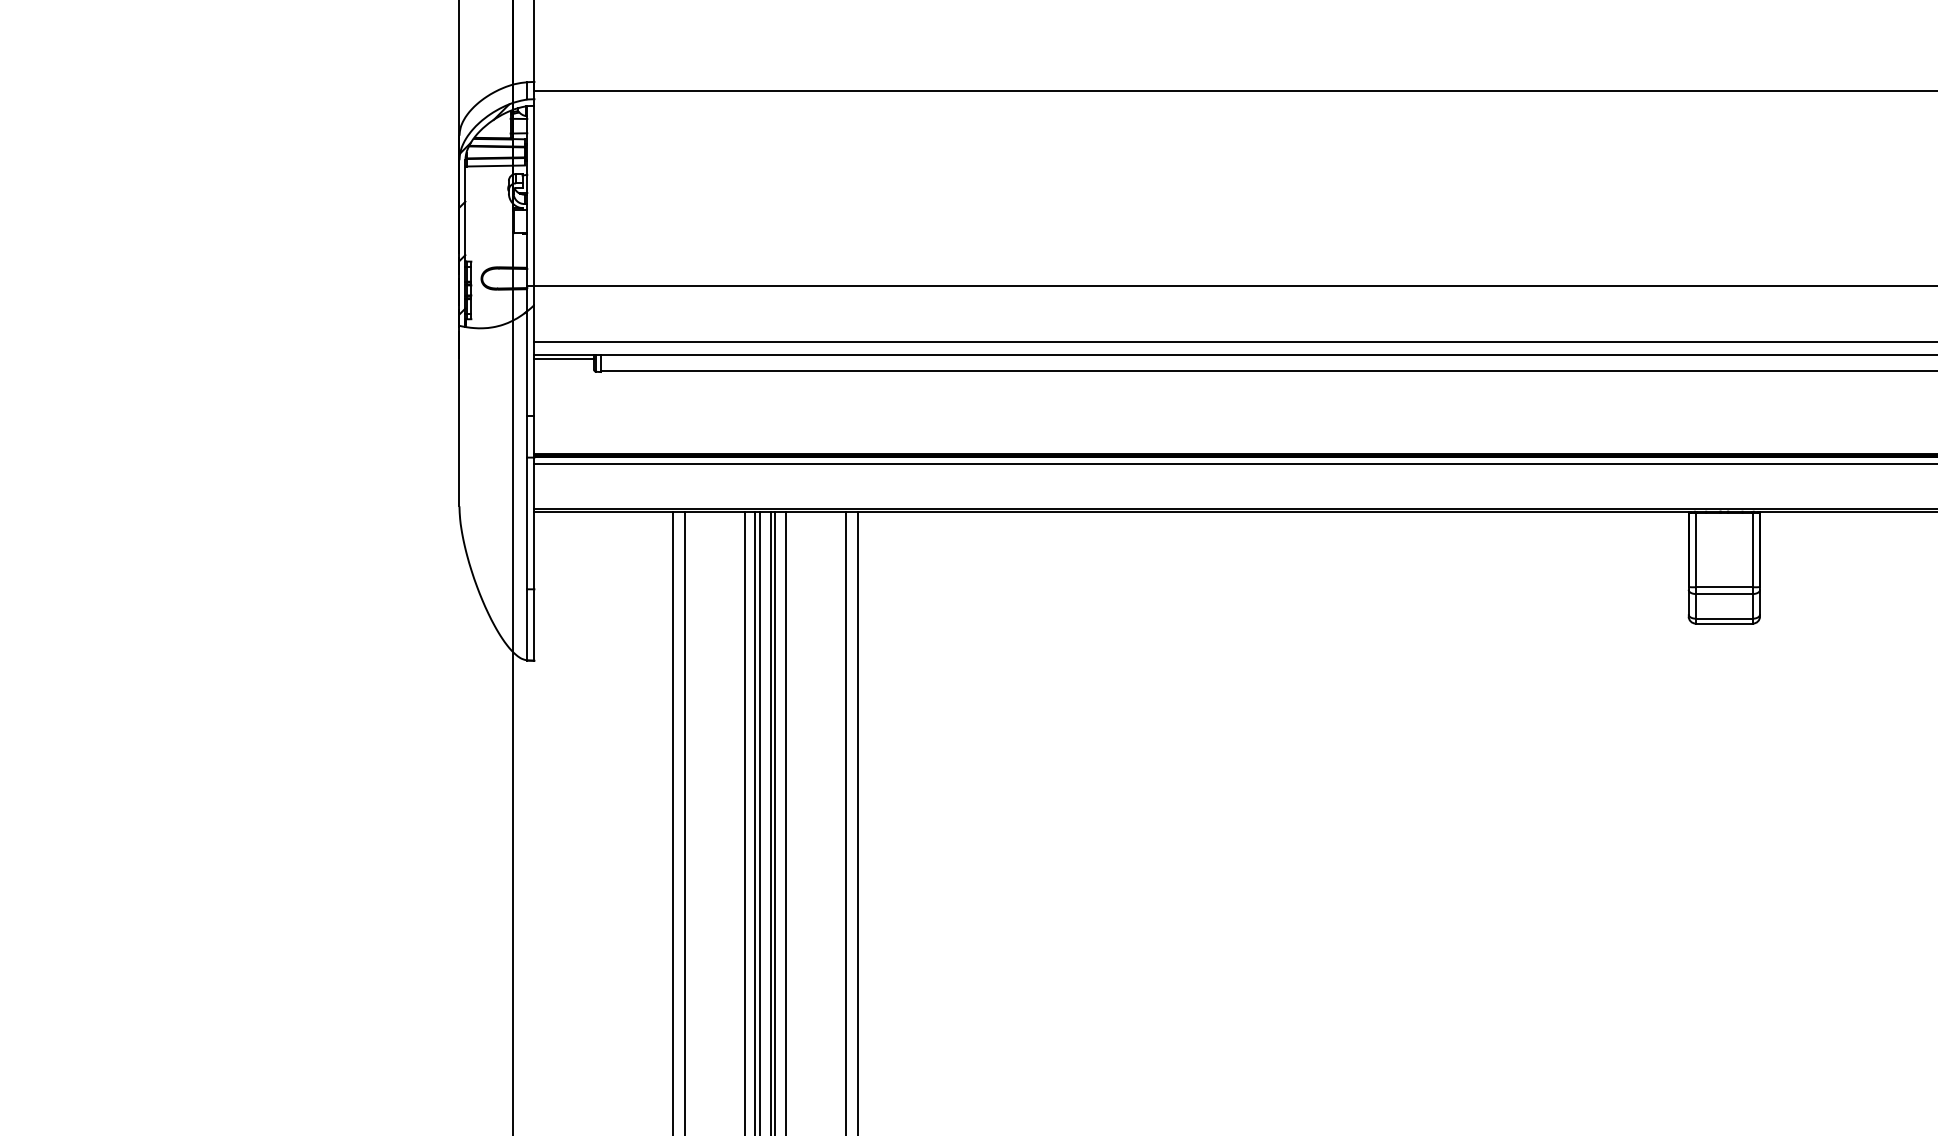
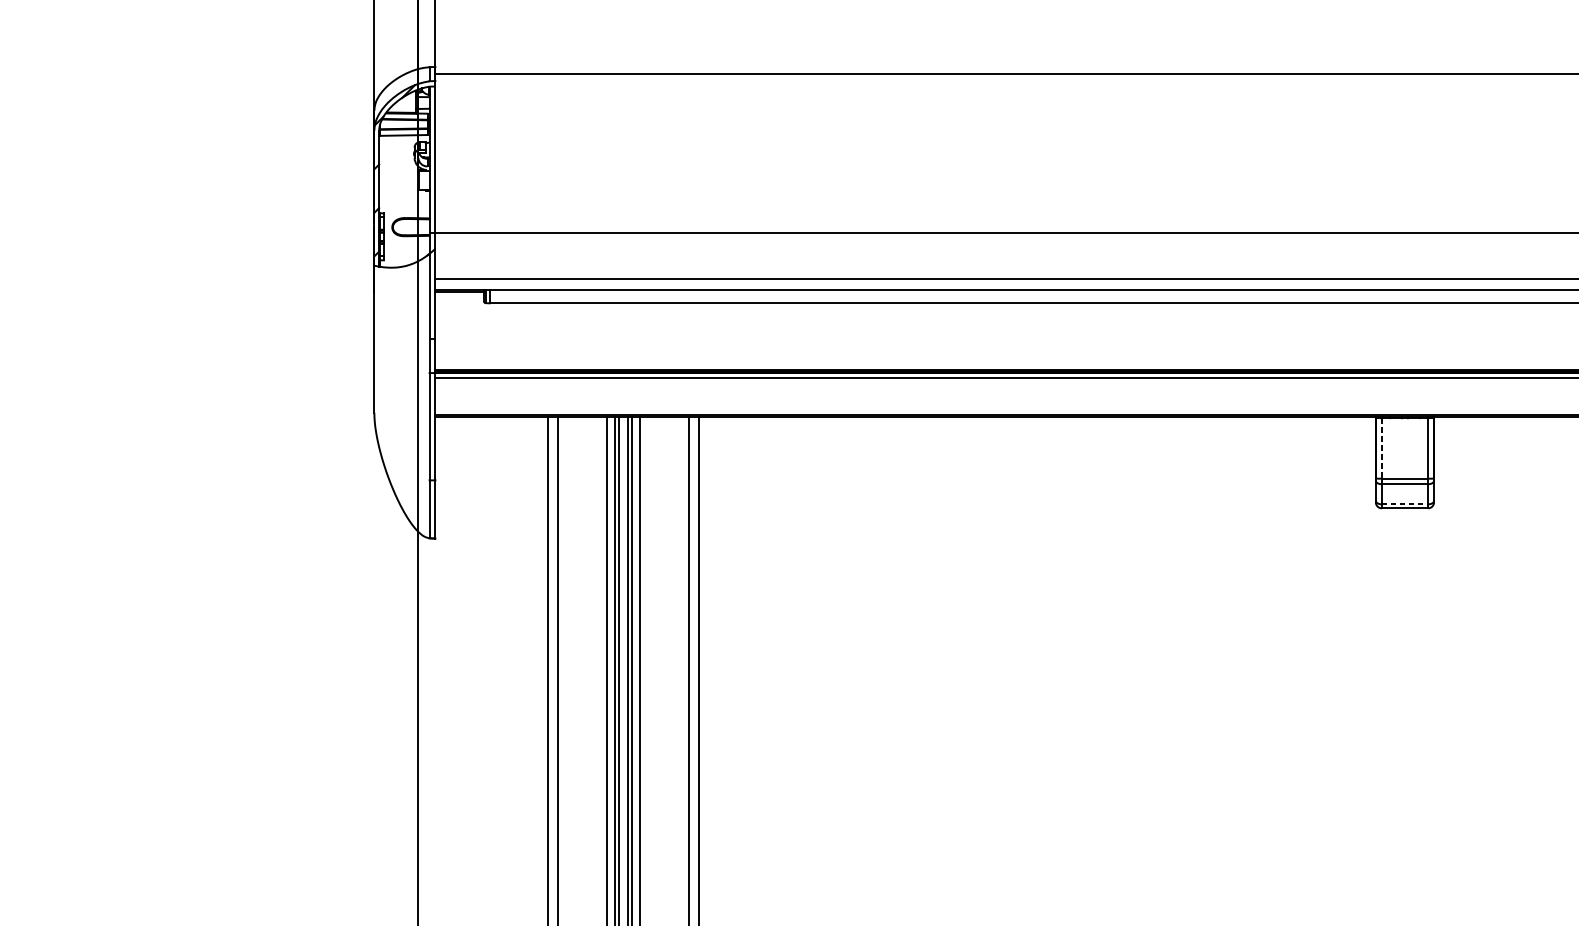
line: (1695, 550) -> (1381, 448), solid -> dashed
line: (1724, 618) -> (1405, 504), solid -> dashed

